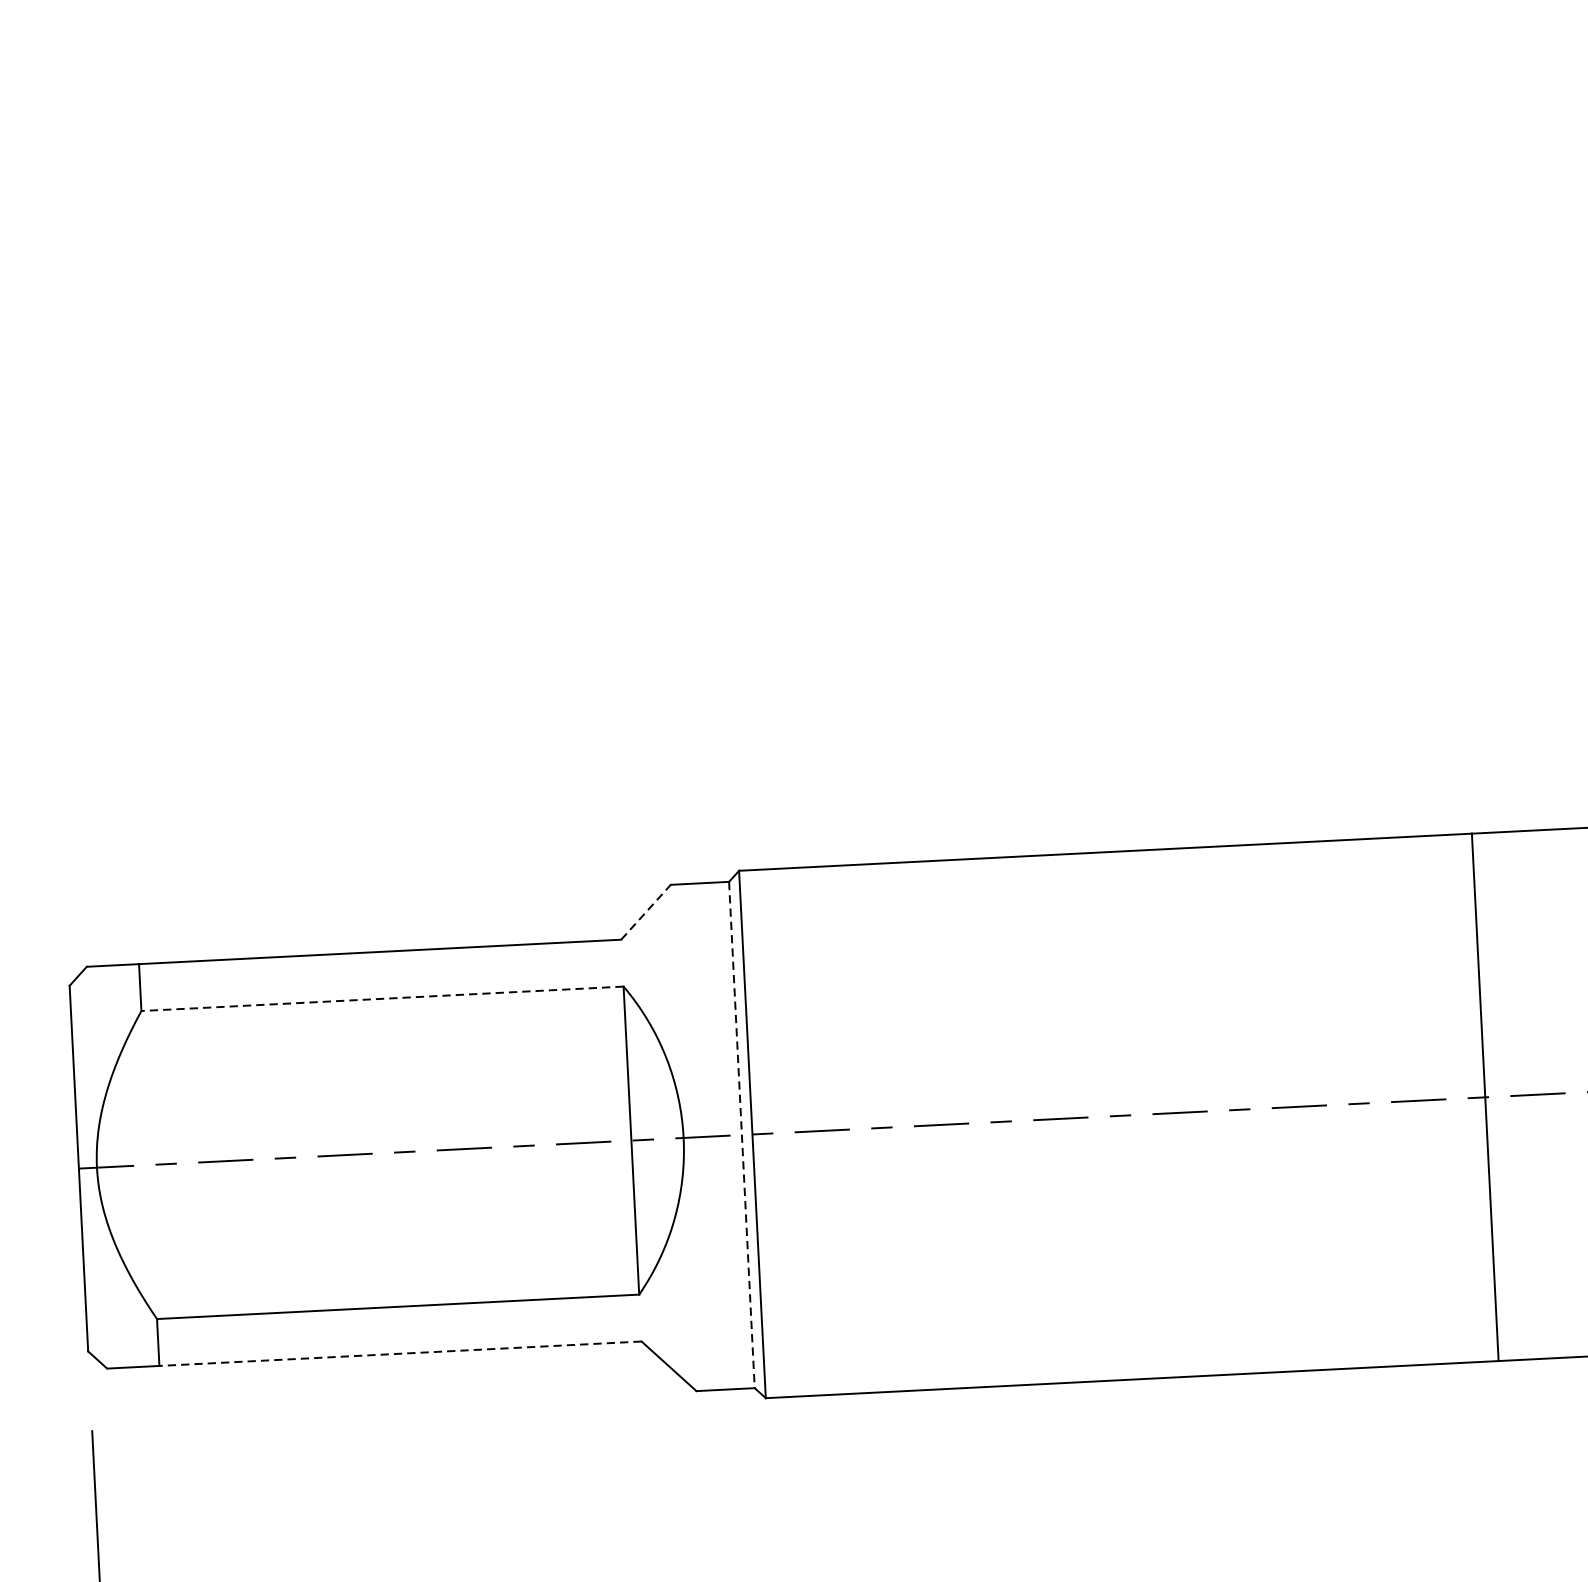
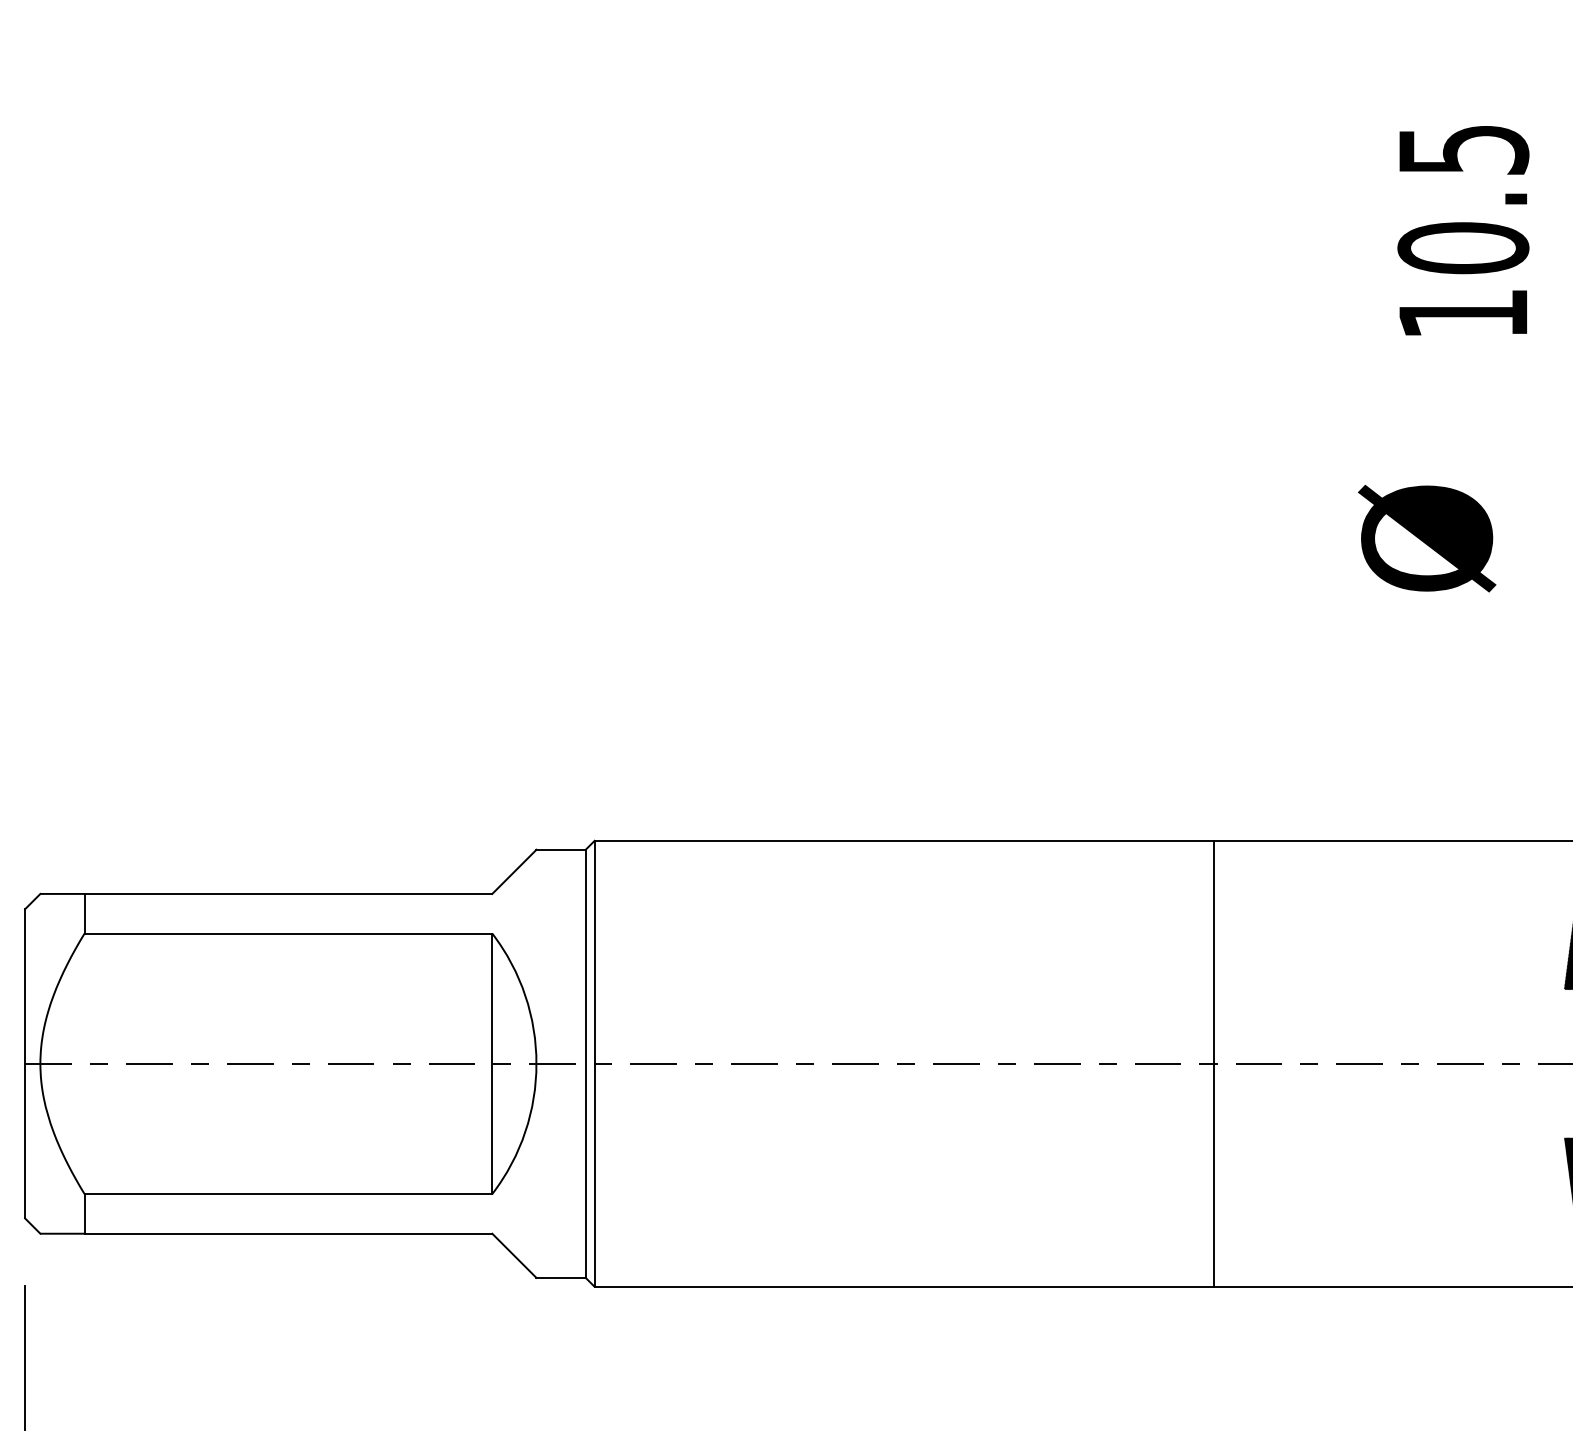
line: (646, 911) -> (514, 871), dashed -> solid
line: (382, 998) -> (288, 933), dashed -> solid
line: (741, 1135) -> (585, 1064), dashed -> solid
line: (400, 1353) -> (288, 1233), dashed -> solid

